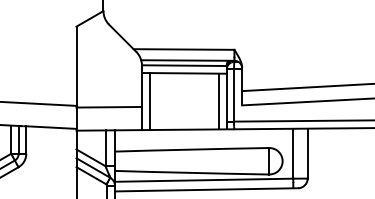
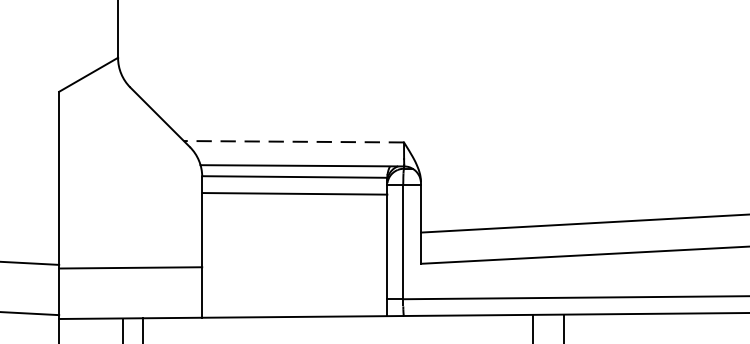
line: (183, 49) -> (292, 141), solid -> dashed
line: (149, 101) -> (218, 255), removed
line: (219, 101) -> (371, 255), removed

